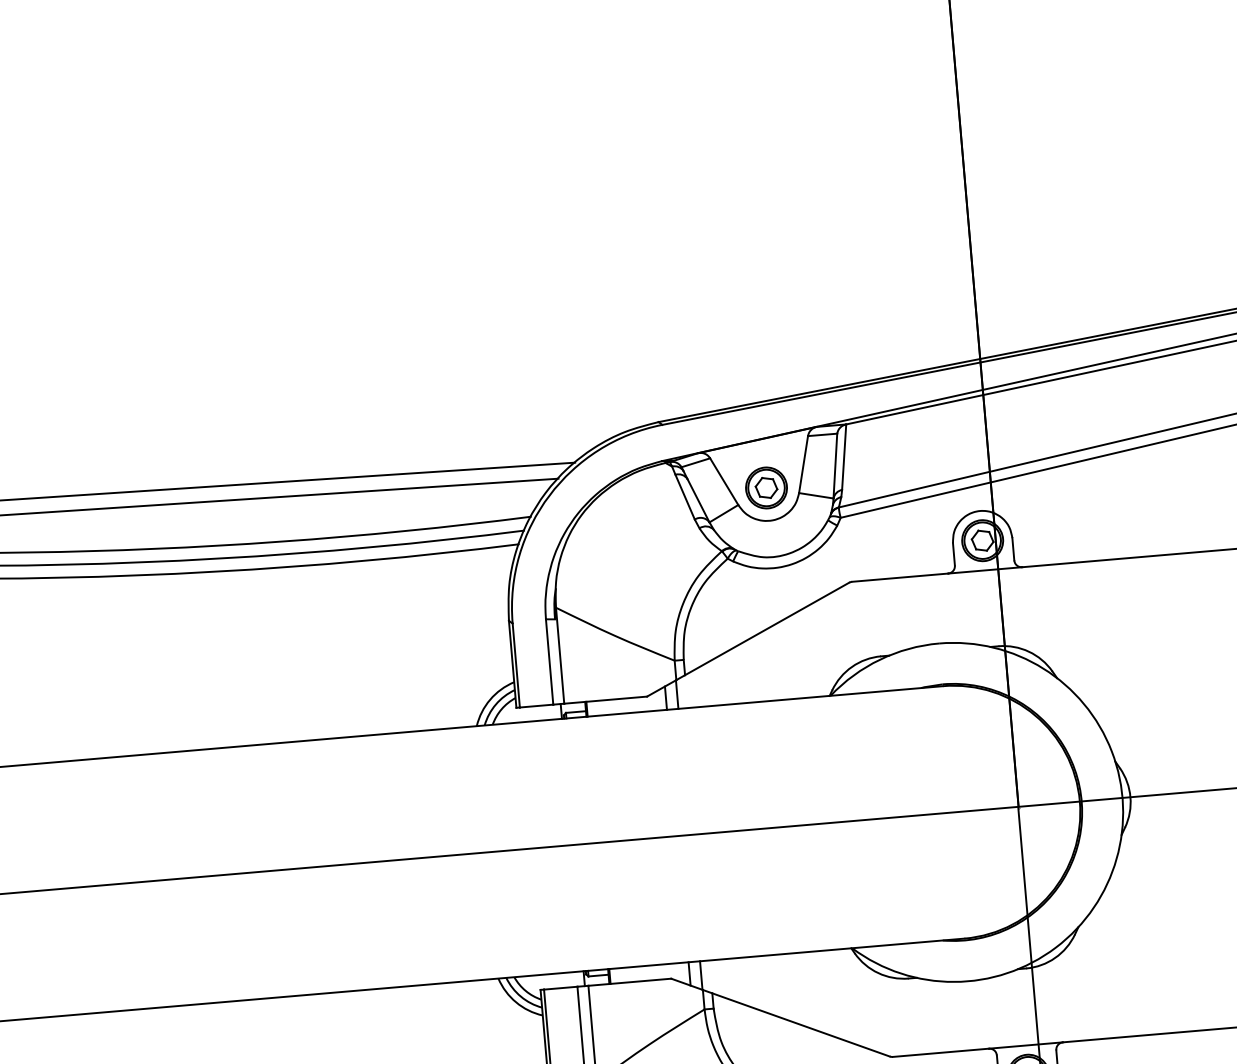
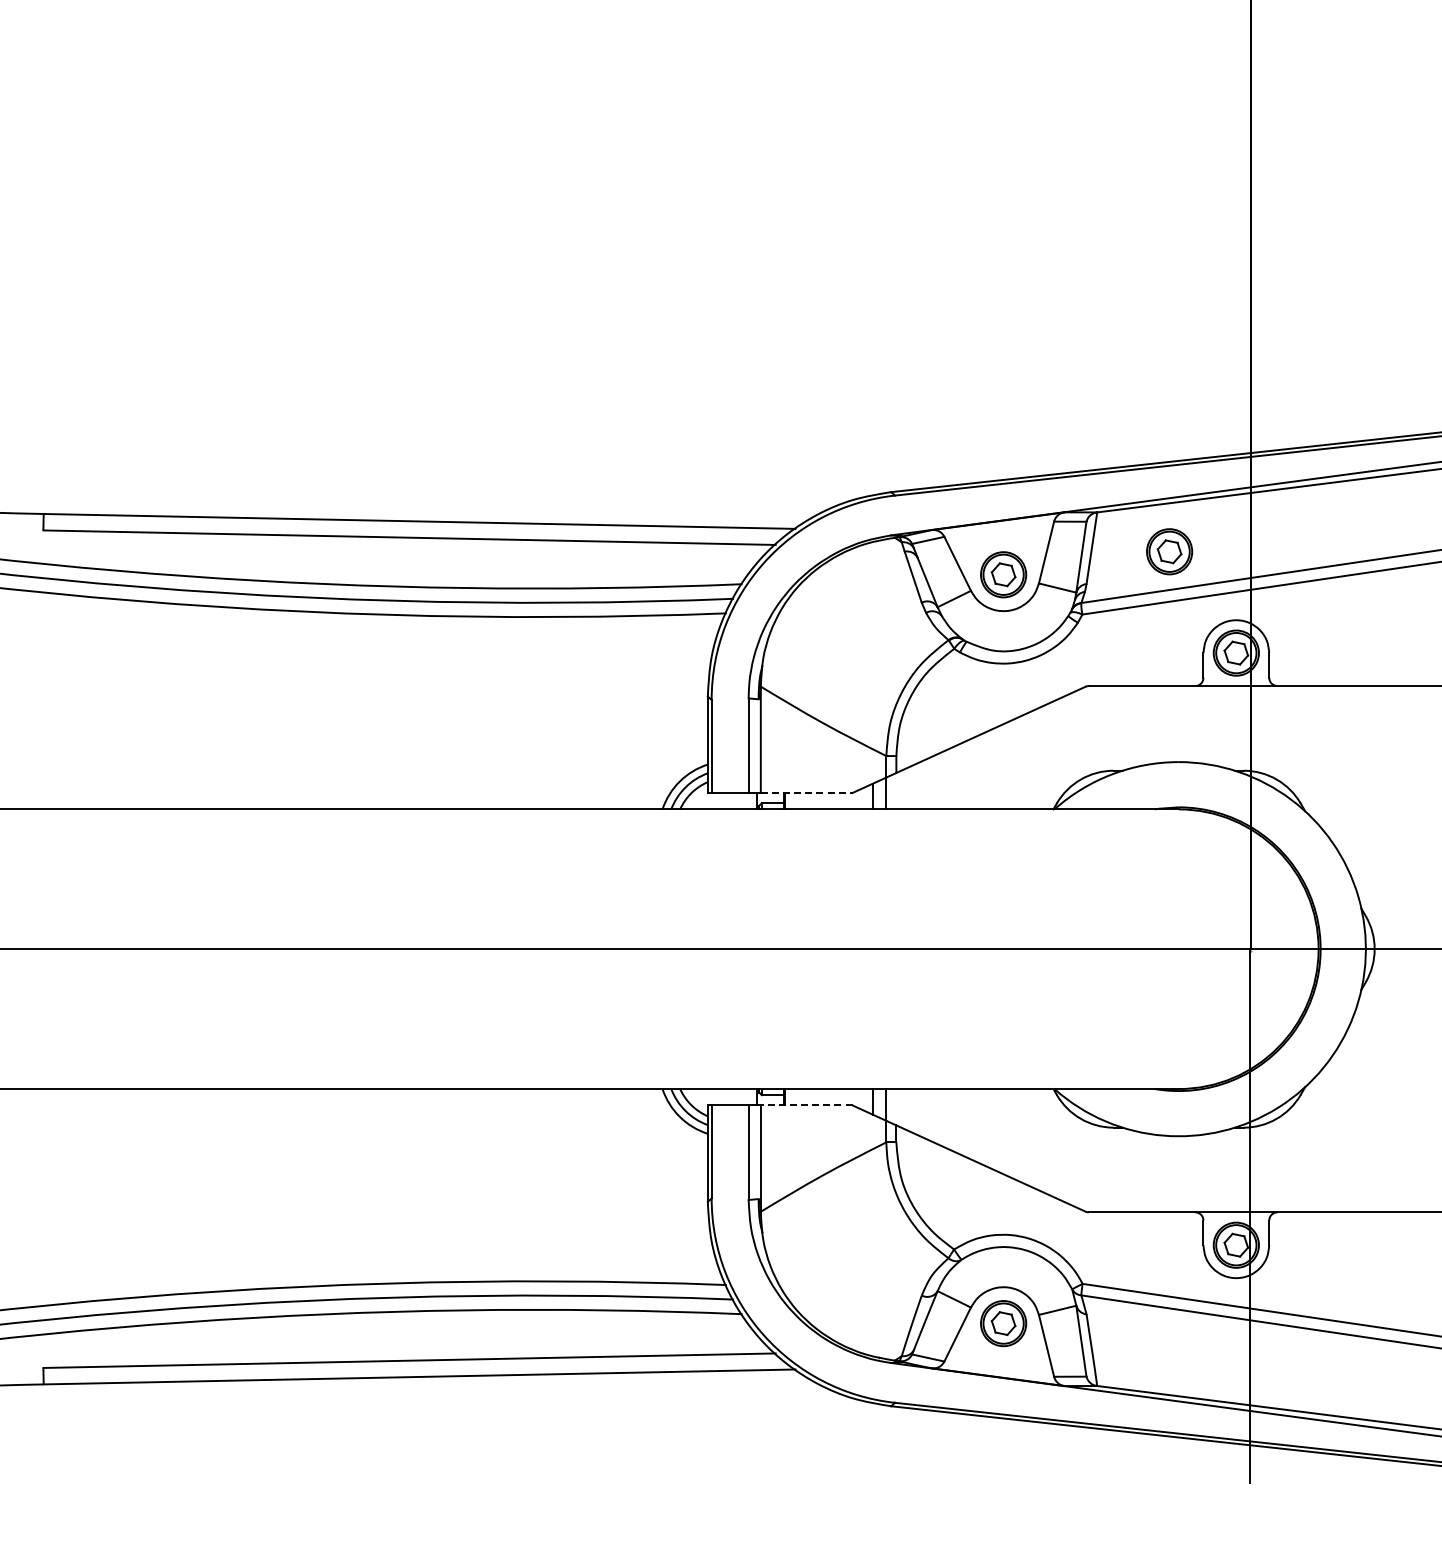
part: (914, 454) -> (1169, 551), added
line: (605, 699) -> (806, 792), solid -> dashed
line: (629, 982) -> (806, 1105), solid -> dashed

